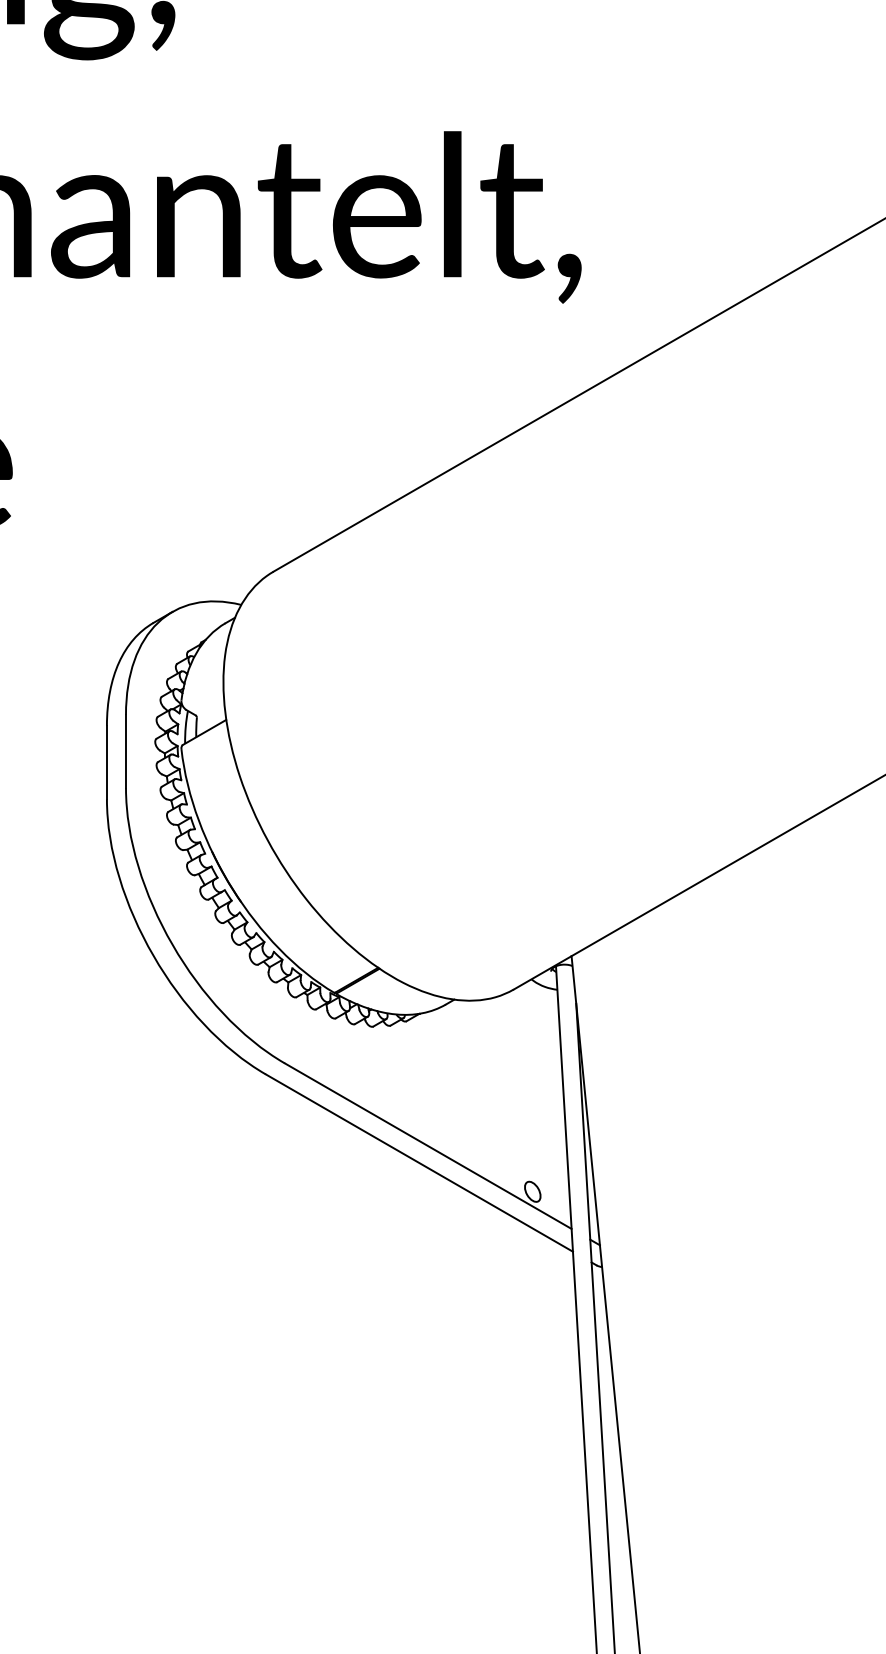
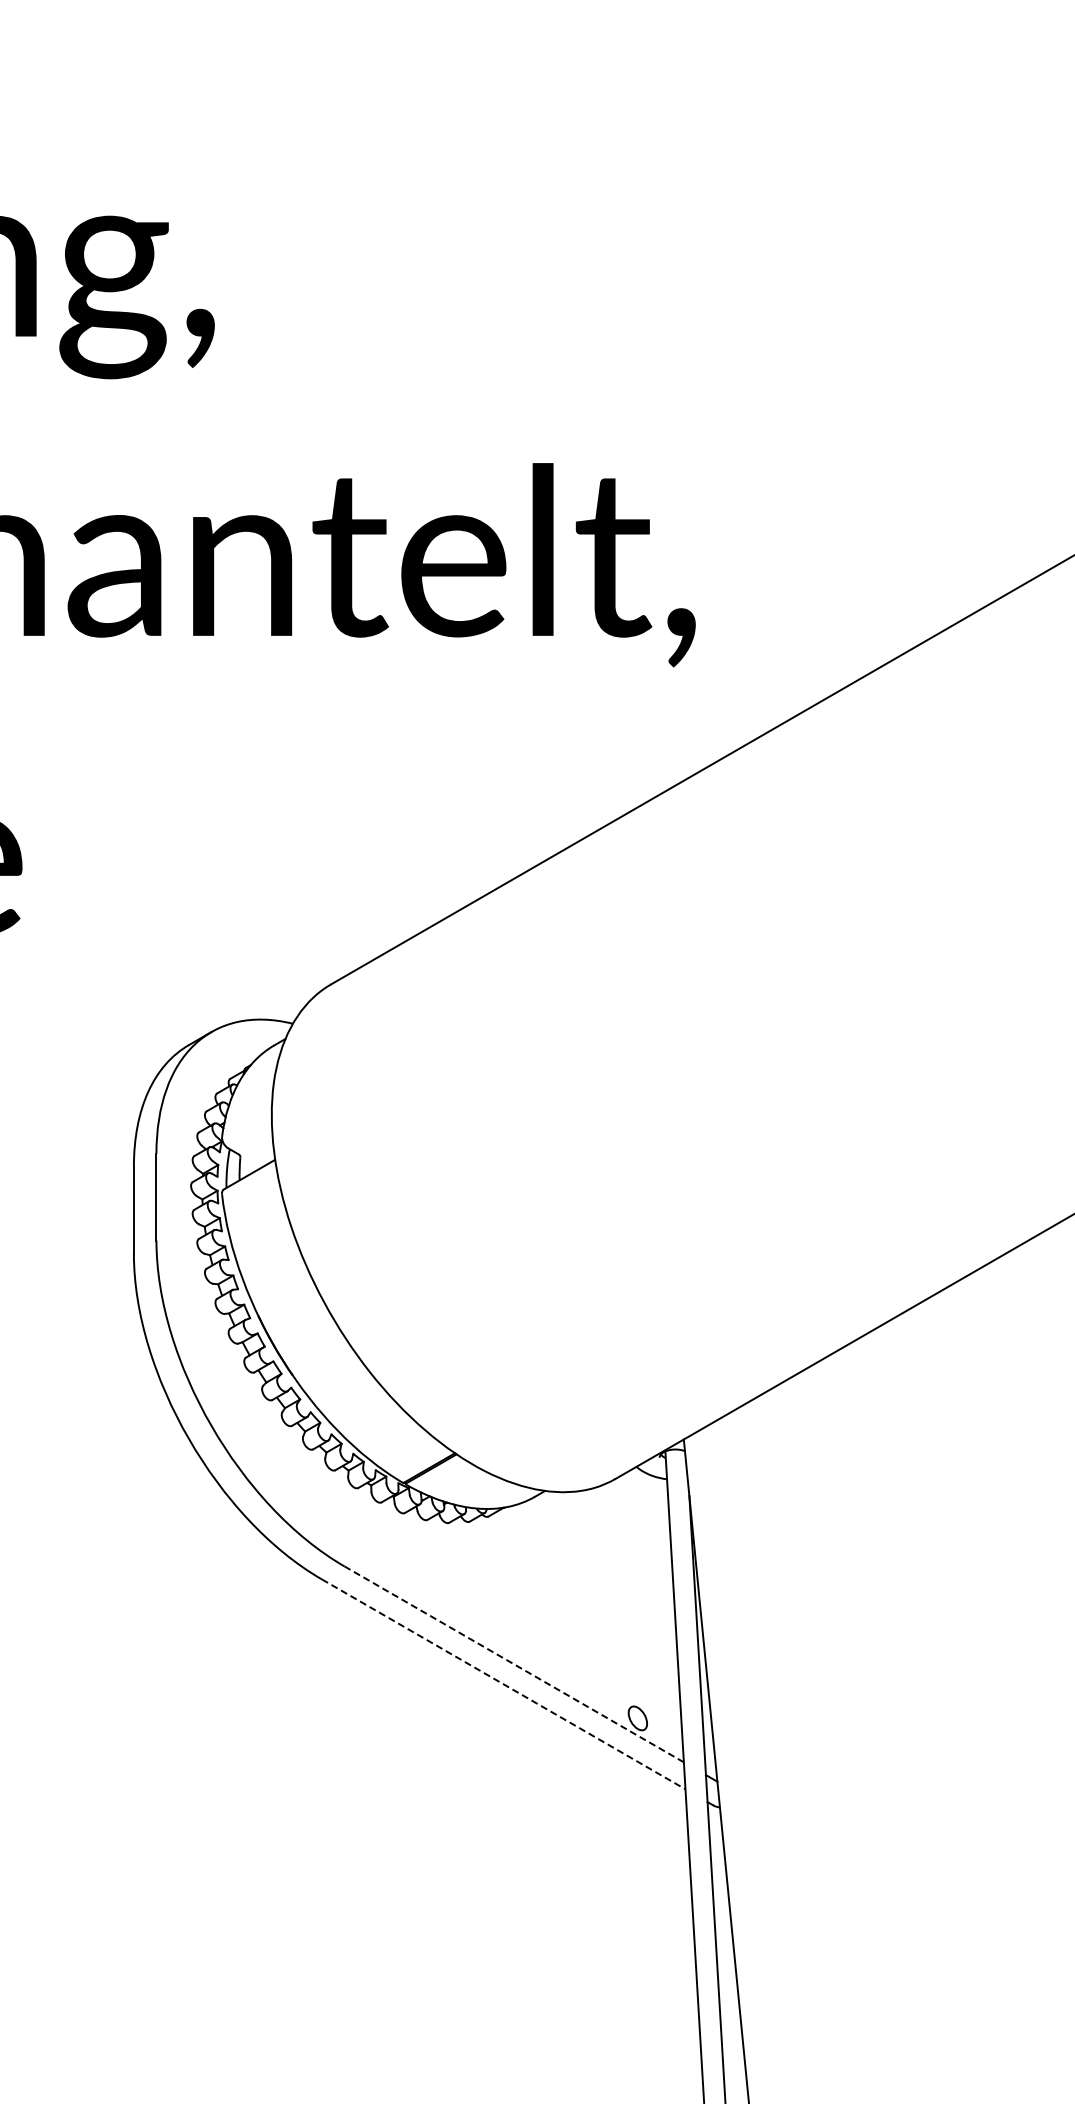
line: (428, 1146) -> (514, 1664), solid -> dashed
line: (419, 1163) -> (503, 1684), solid -> dashed

